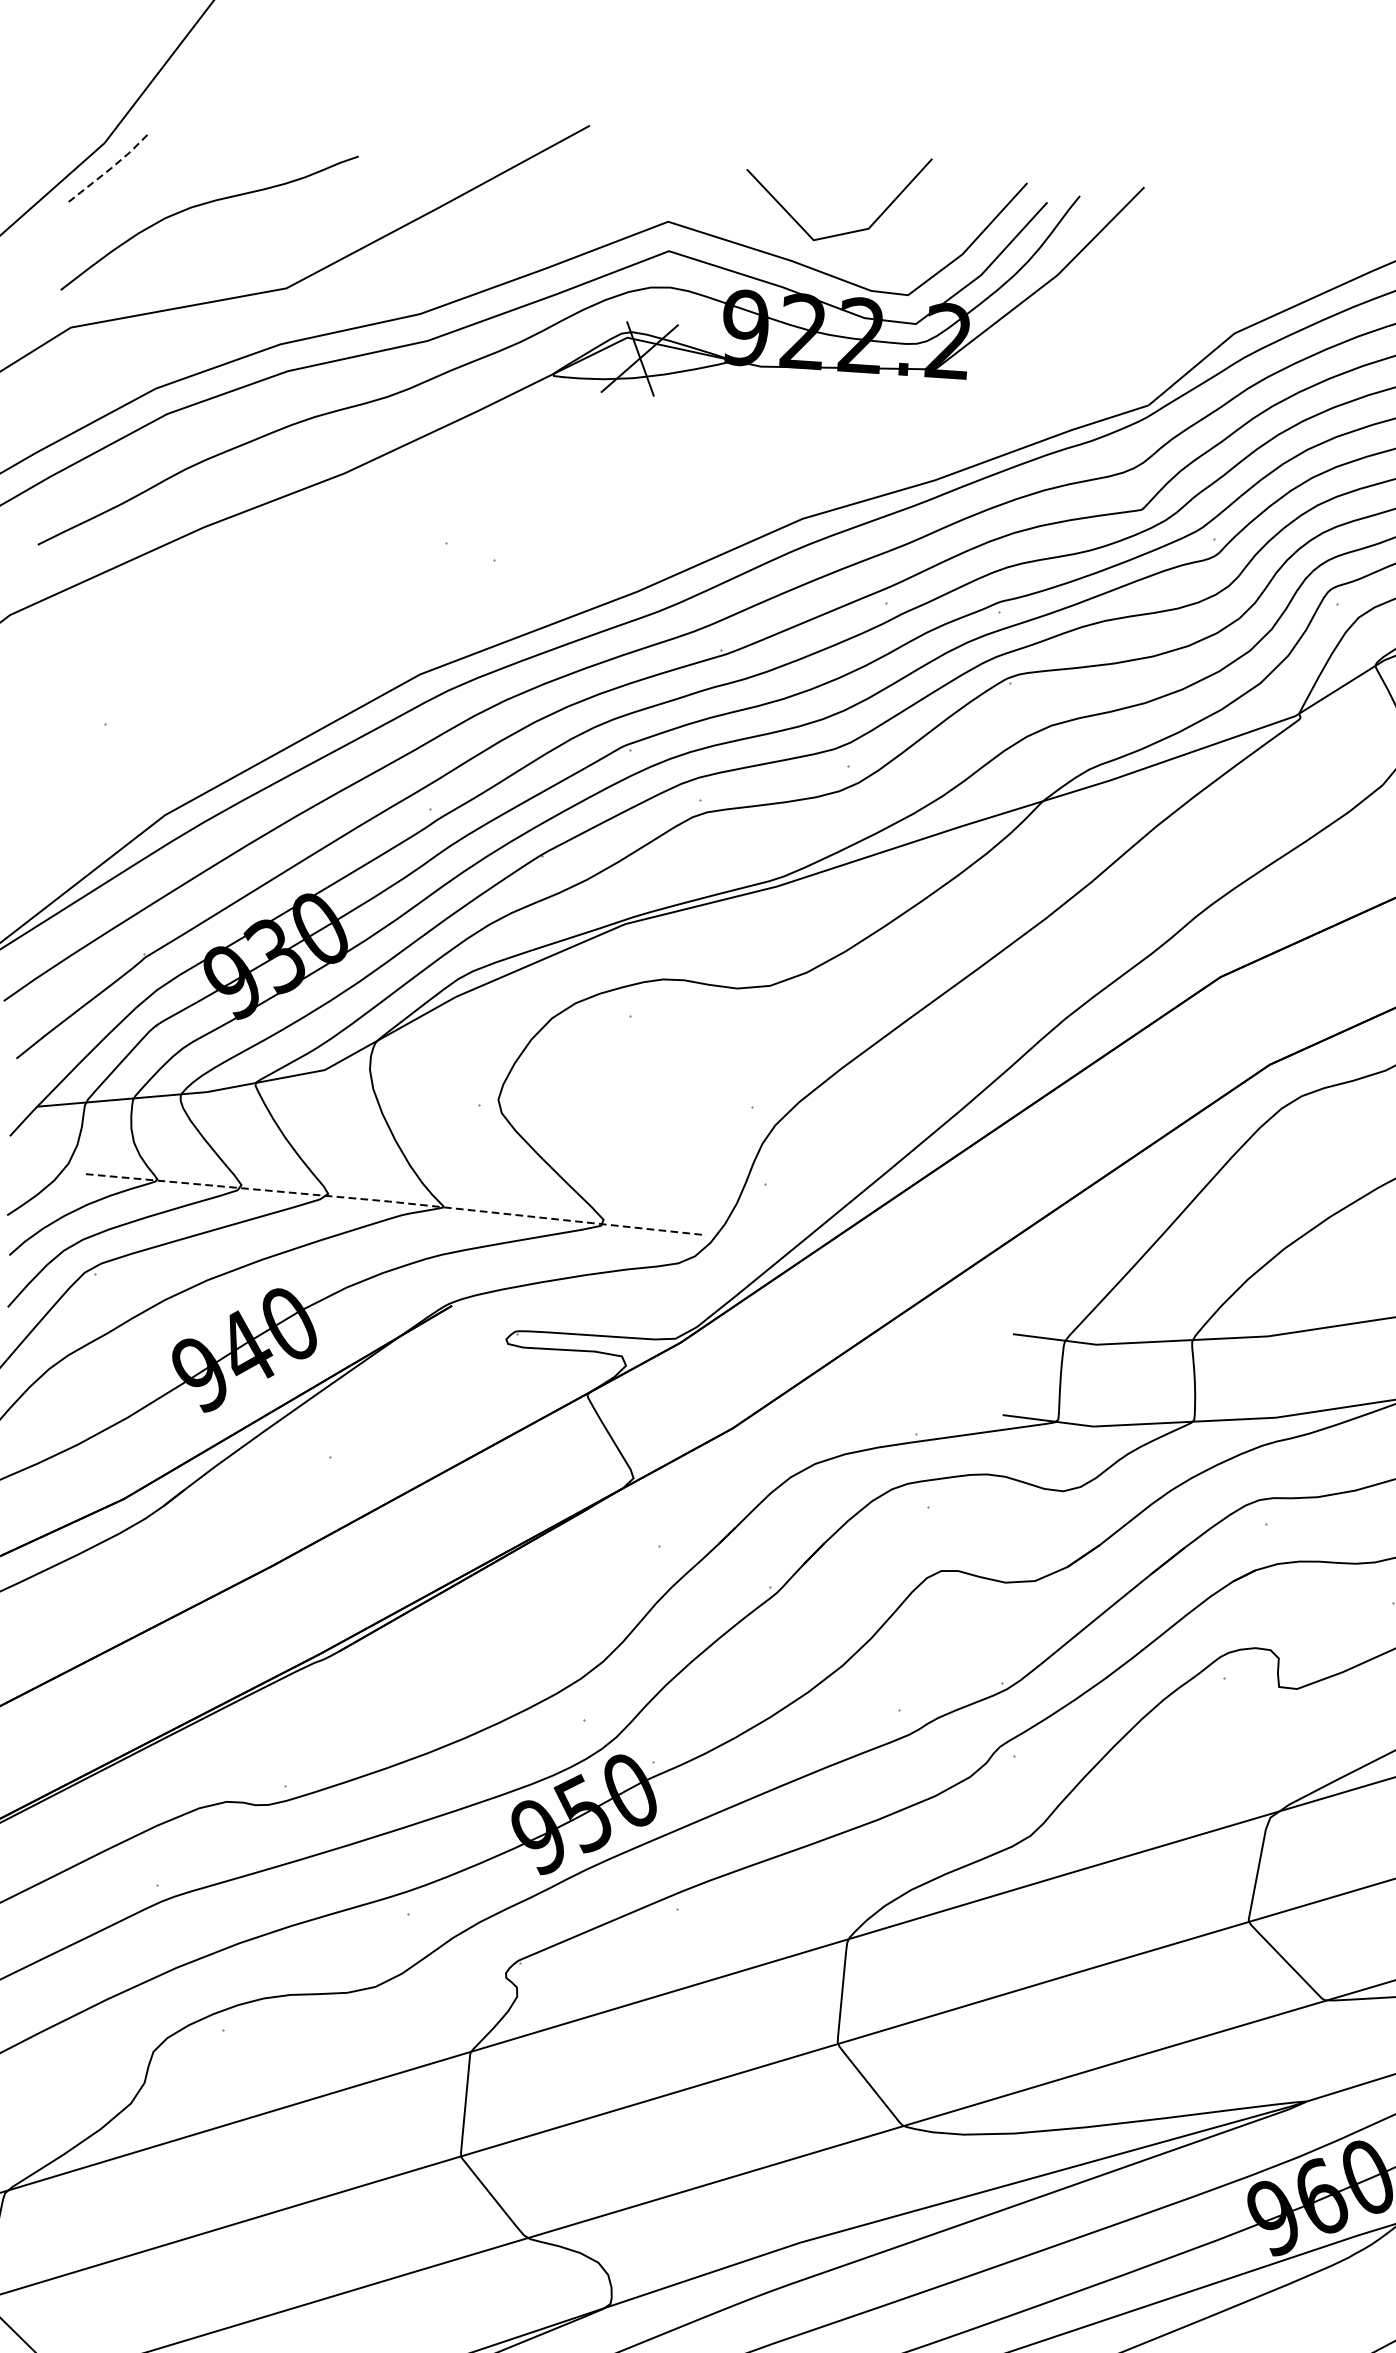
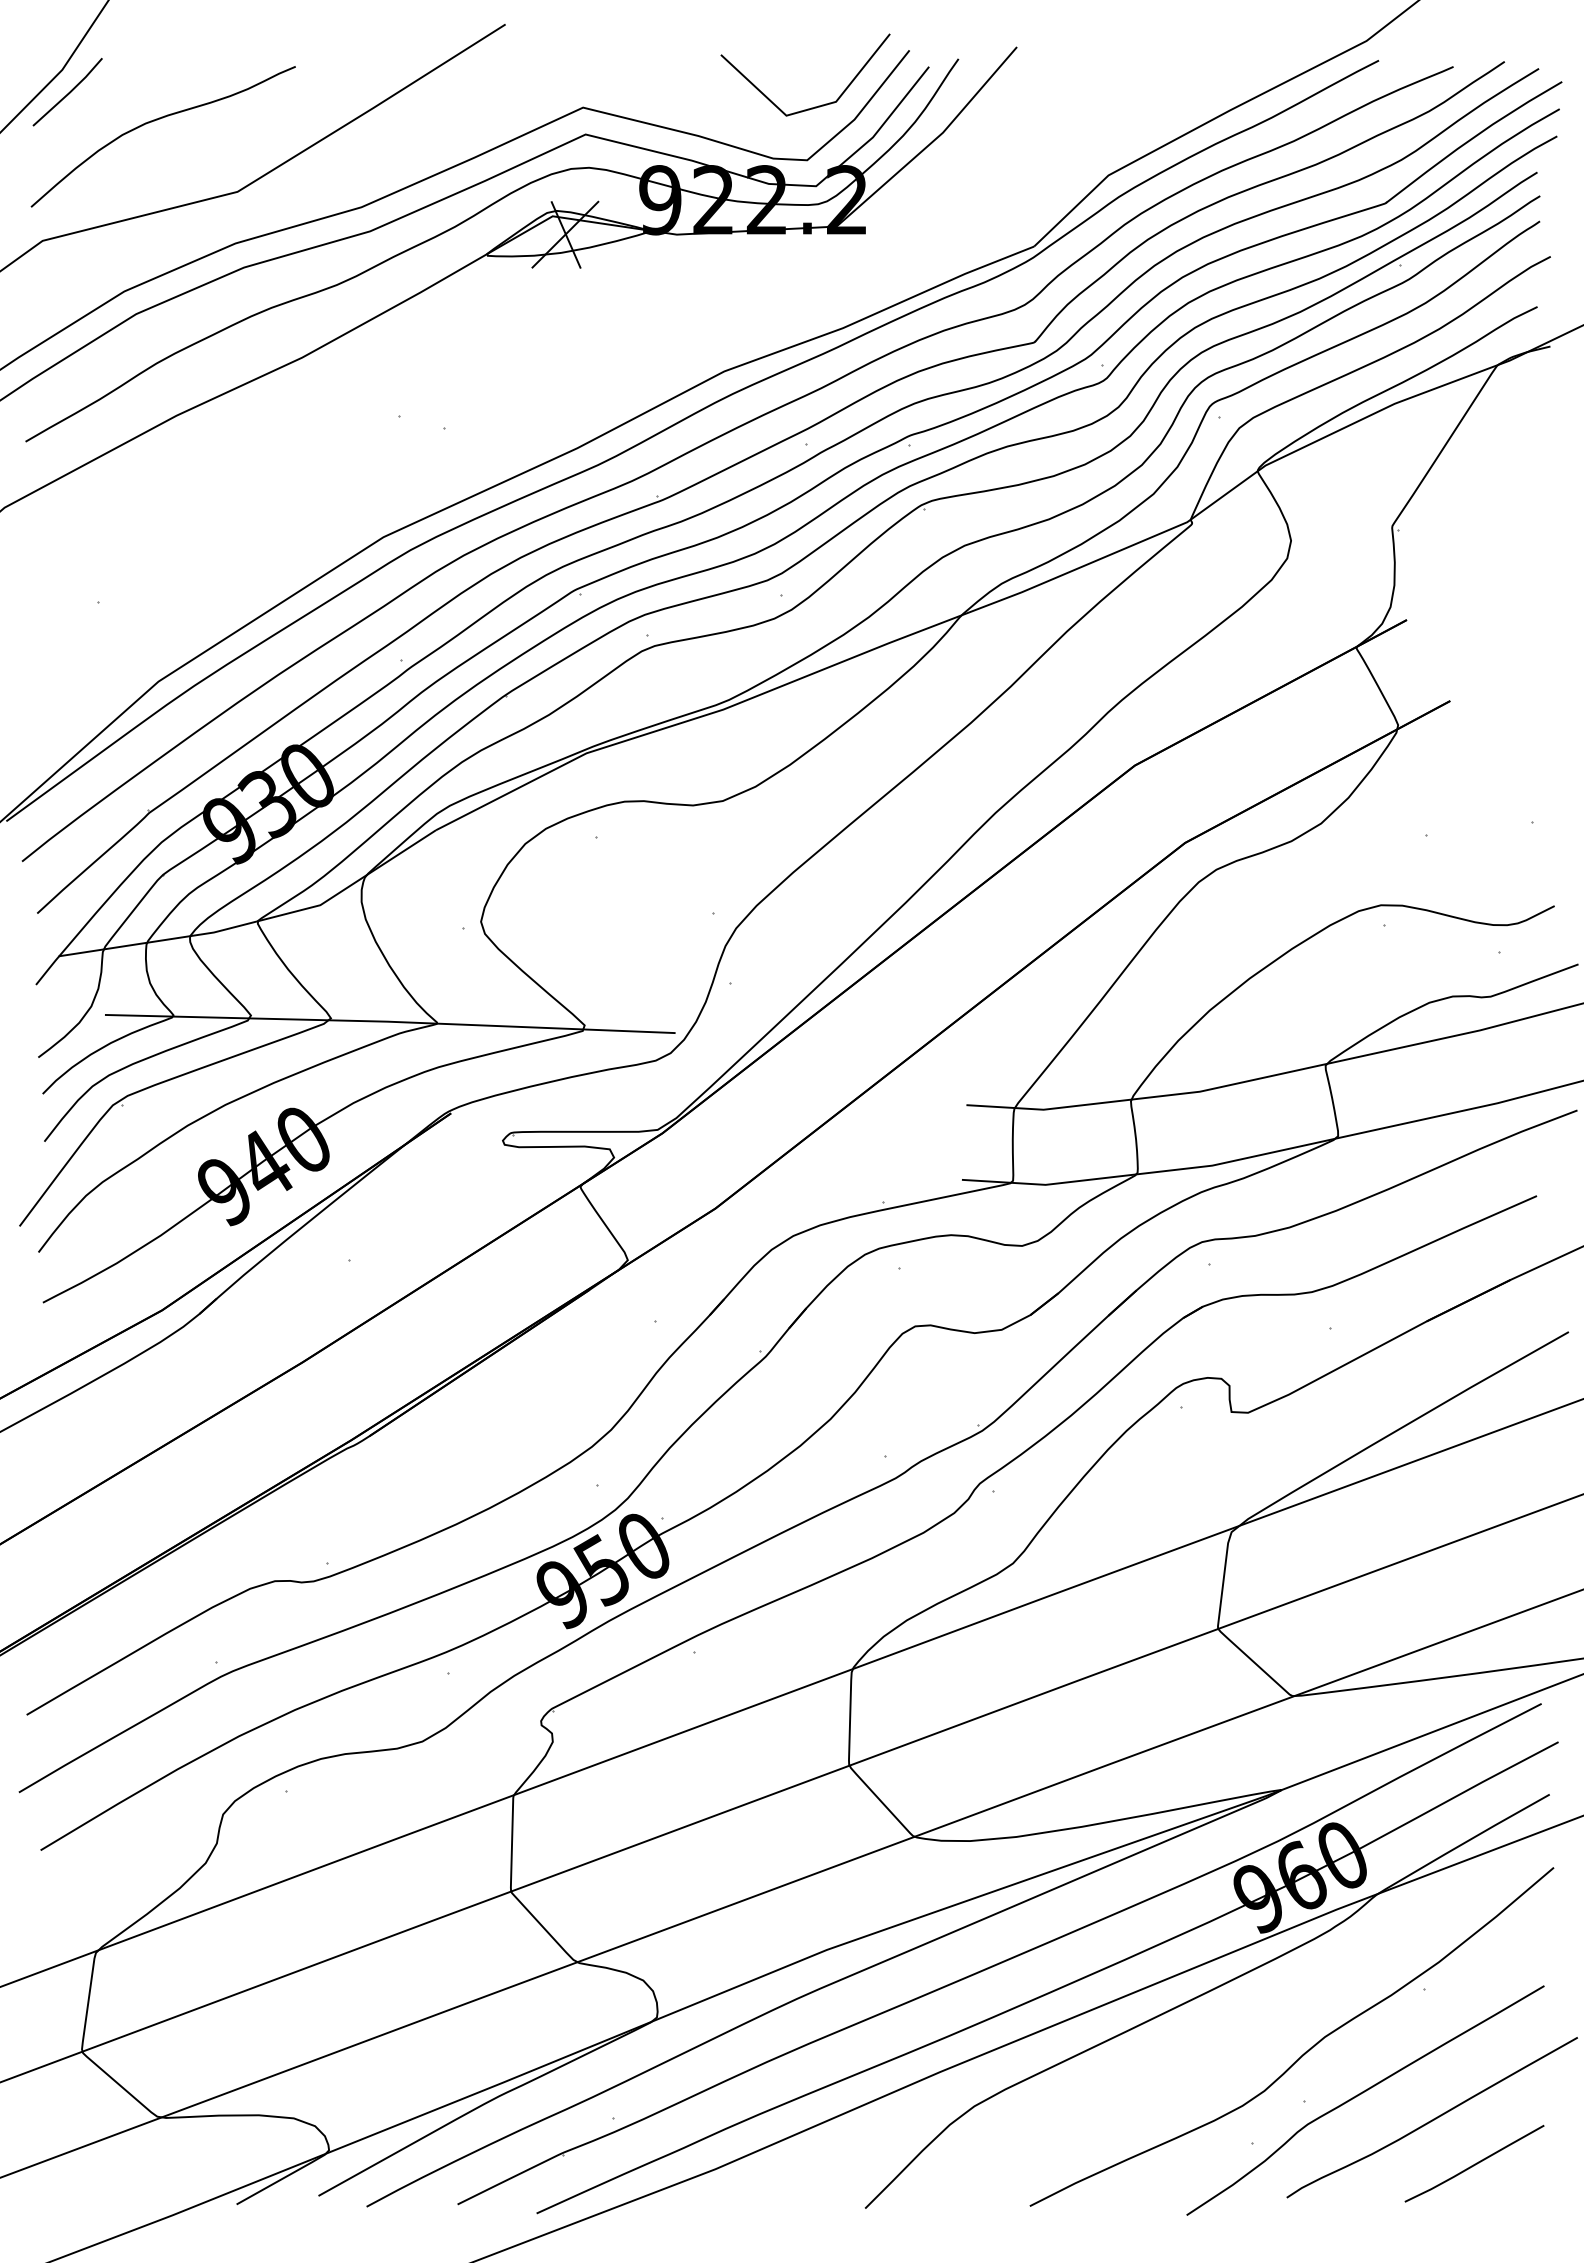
line: (110, 168) -> (69, 92), dashed -> solid
line: (844, 232) -> (814, 106), moved
line: (391, 1201) -> (389, 1021), dashed -> solid

